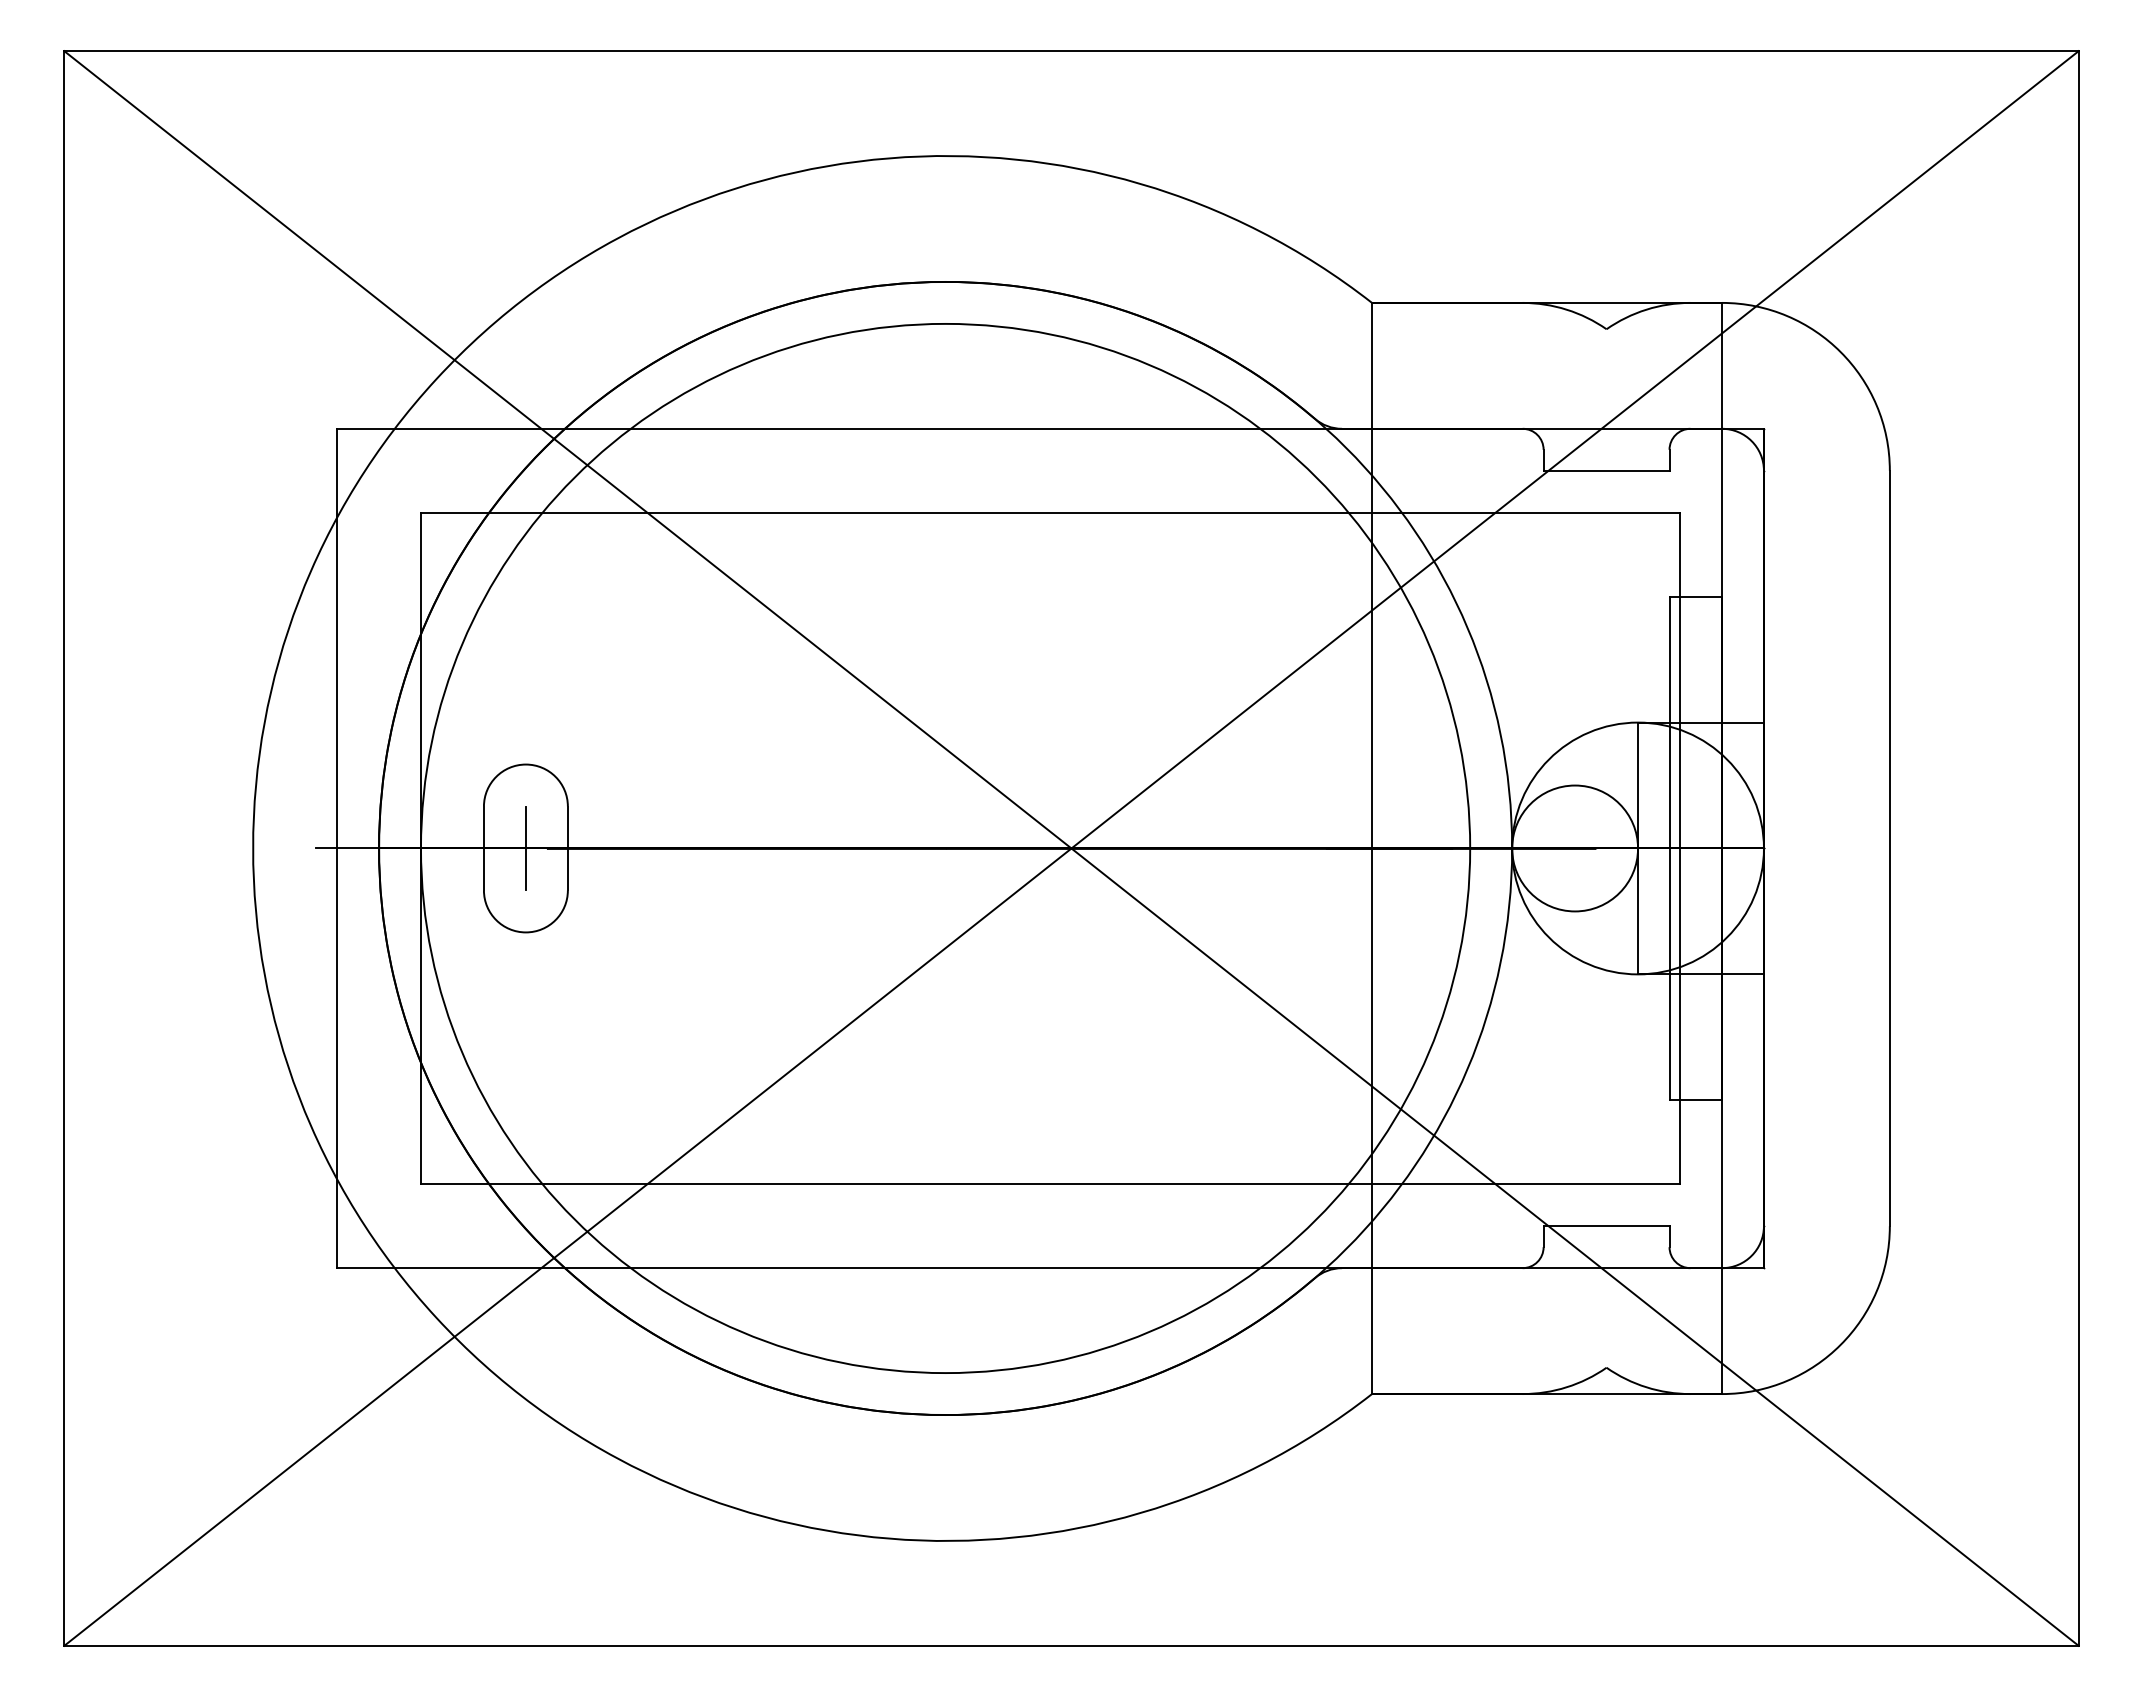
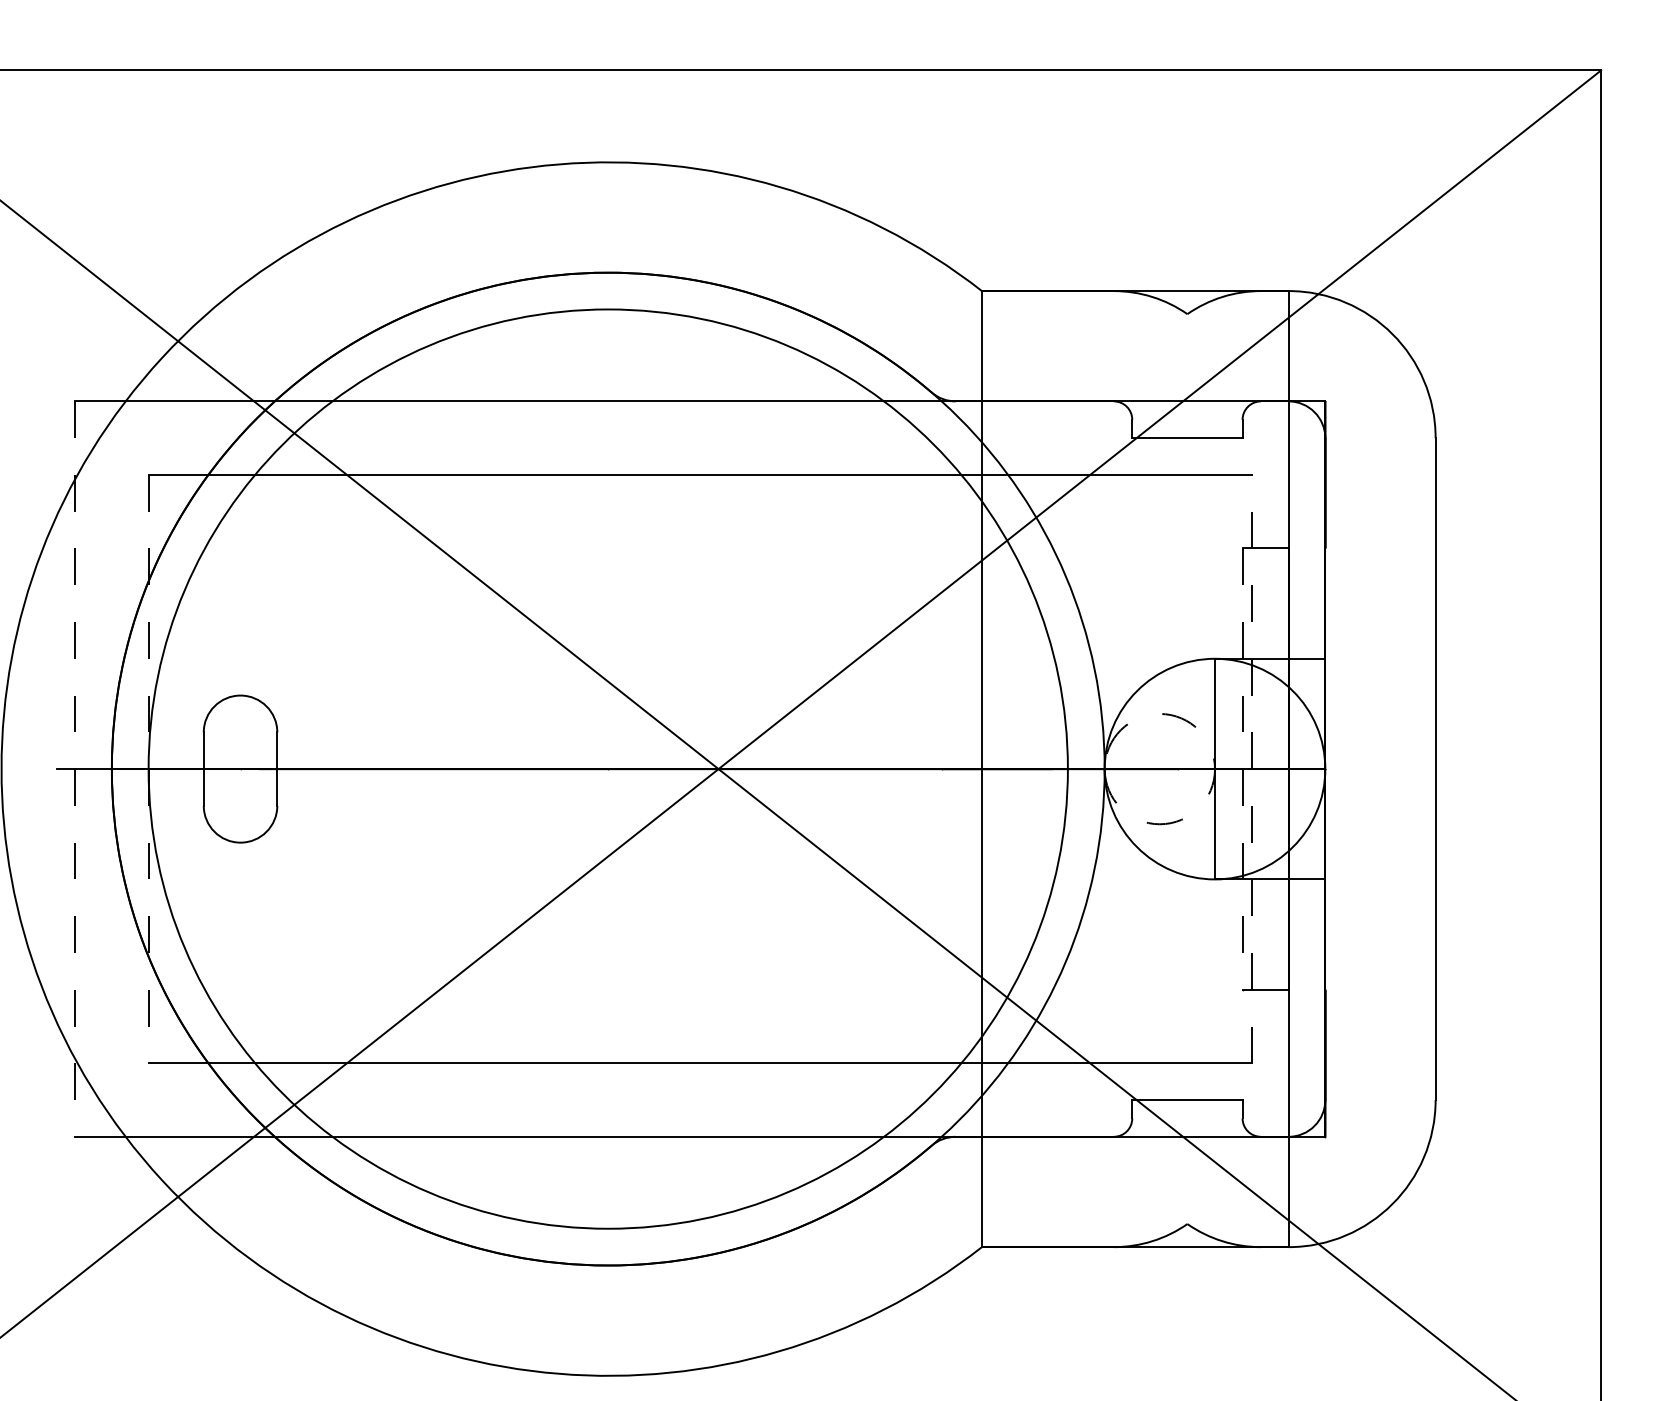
line: (337, 848) -> (75, 769), solid -> dashed
line: (421, 848) -> (149, 769), solid -> dashed
line: (525, 848) -> (240, 769), removed
circle: (1575, 848) -> (1160, 769), solid -> dashed
line: (1669, 848) -> (1242, 769), solid -> dashed
line: (1680, 848) -> (1252, 769), solid -> dashed

